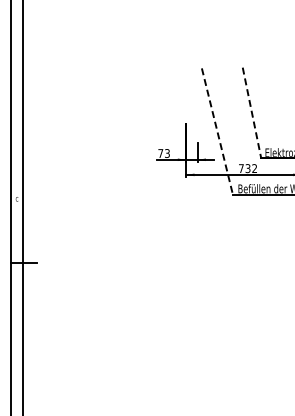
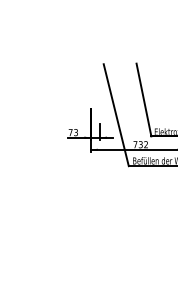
line: (252, 113) -> (144, 100), dashed -> solid
line: (217, 132) -> (116, 115), dashed -> solid

